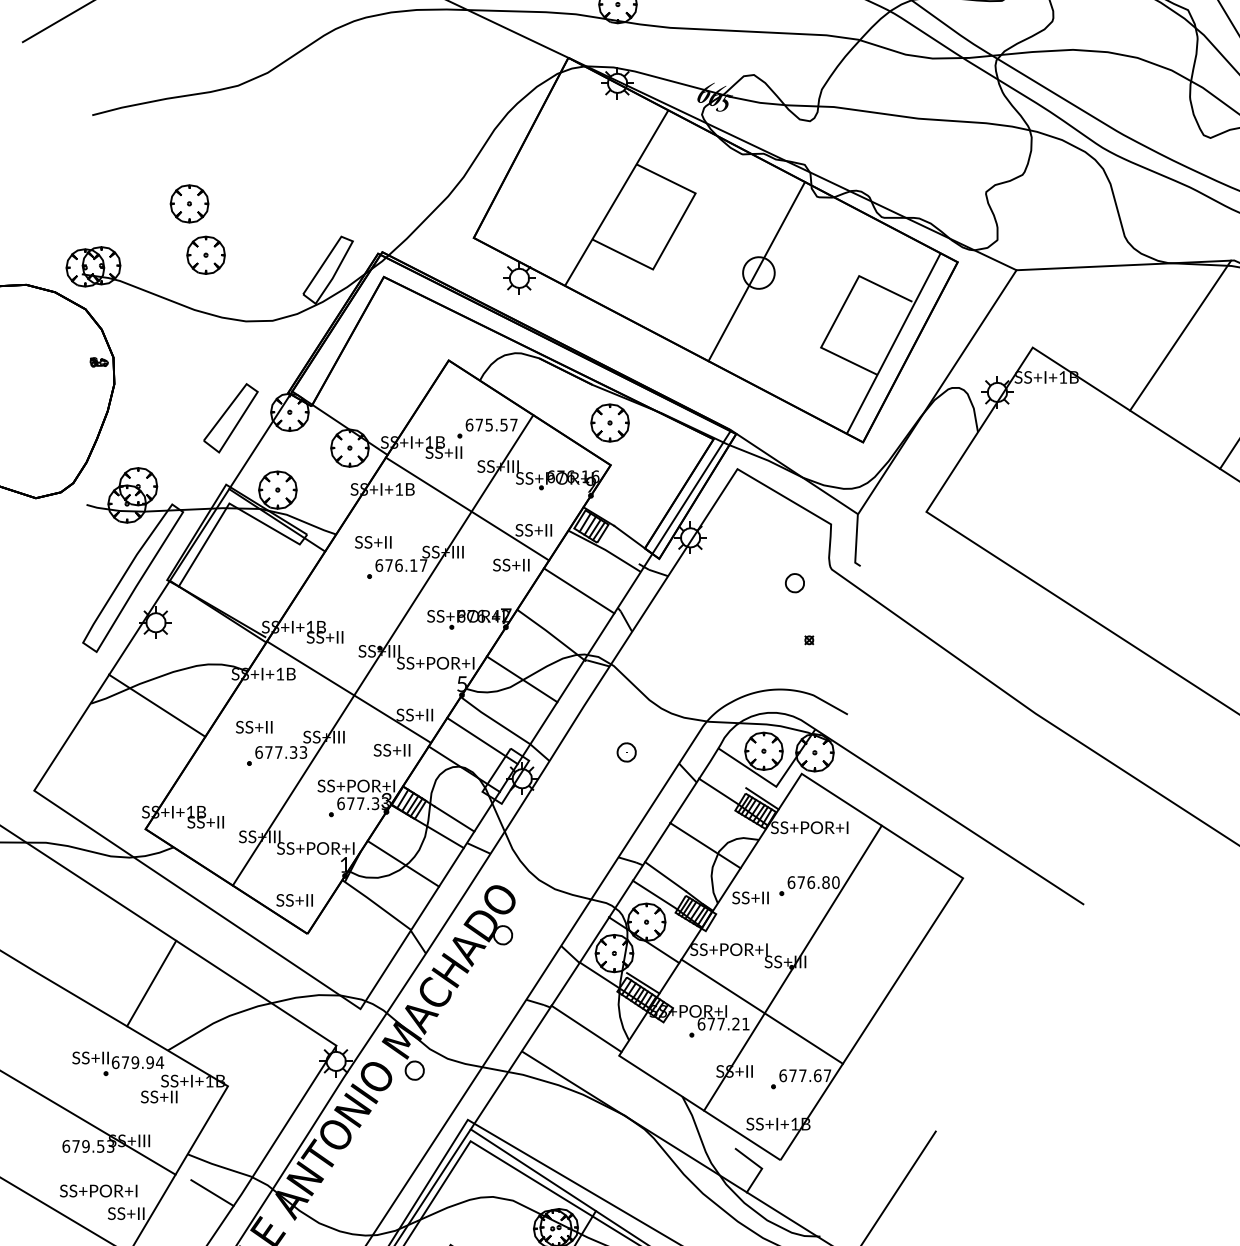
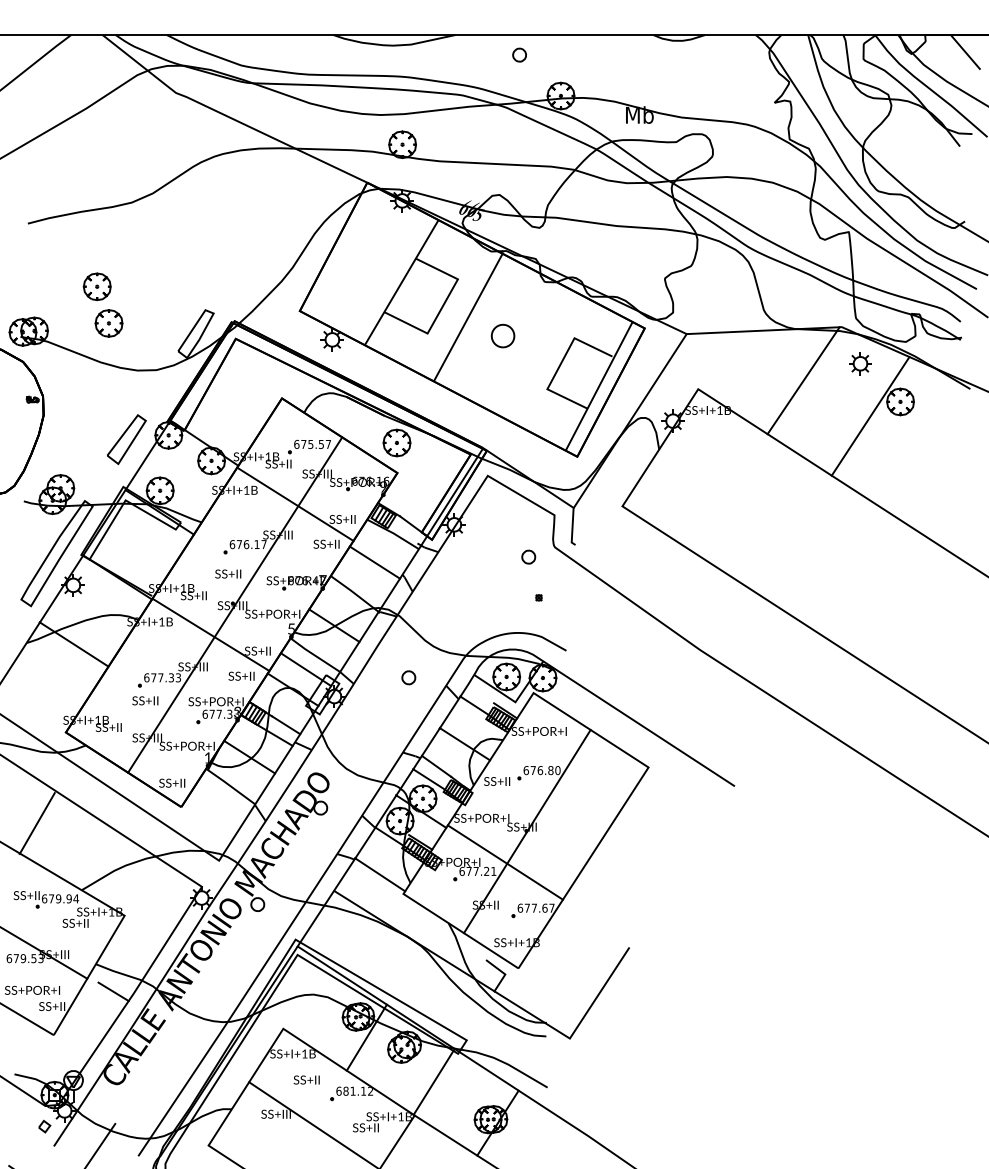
line: (756, 270) -> (468, 316), moved
text: (373, 541) -> (228, 573), moved
text: (254, 726) -> (145, 700), moved
line: (150, 983) -> (36, 823), moved

